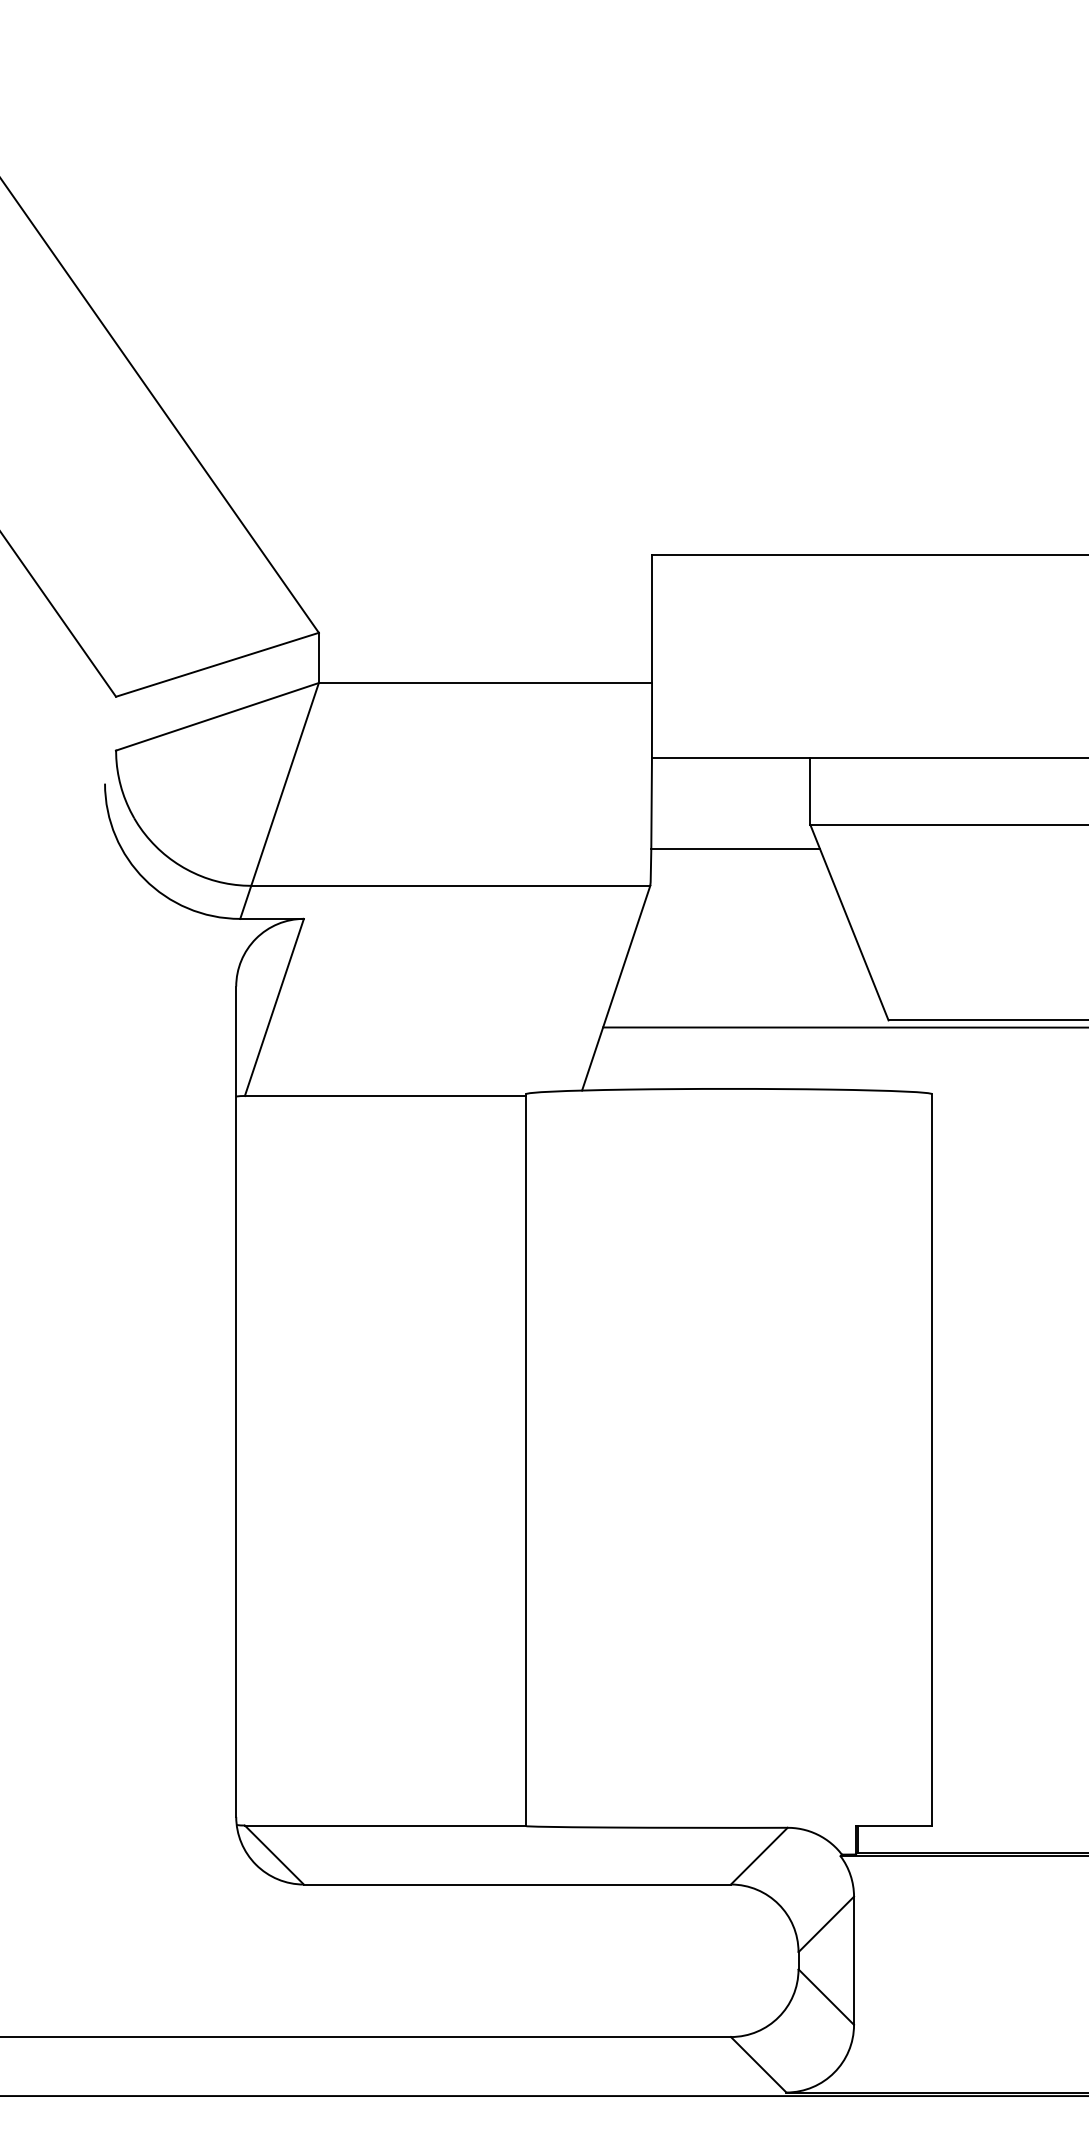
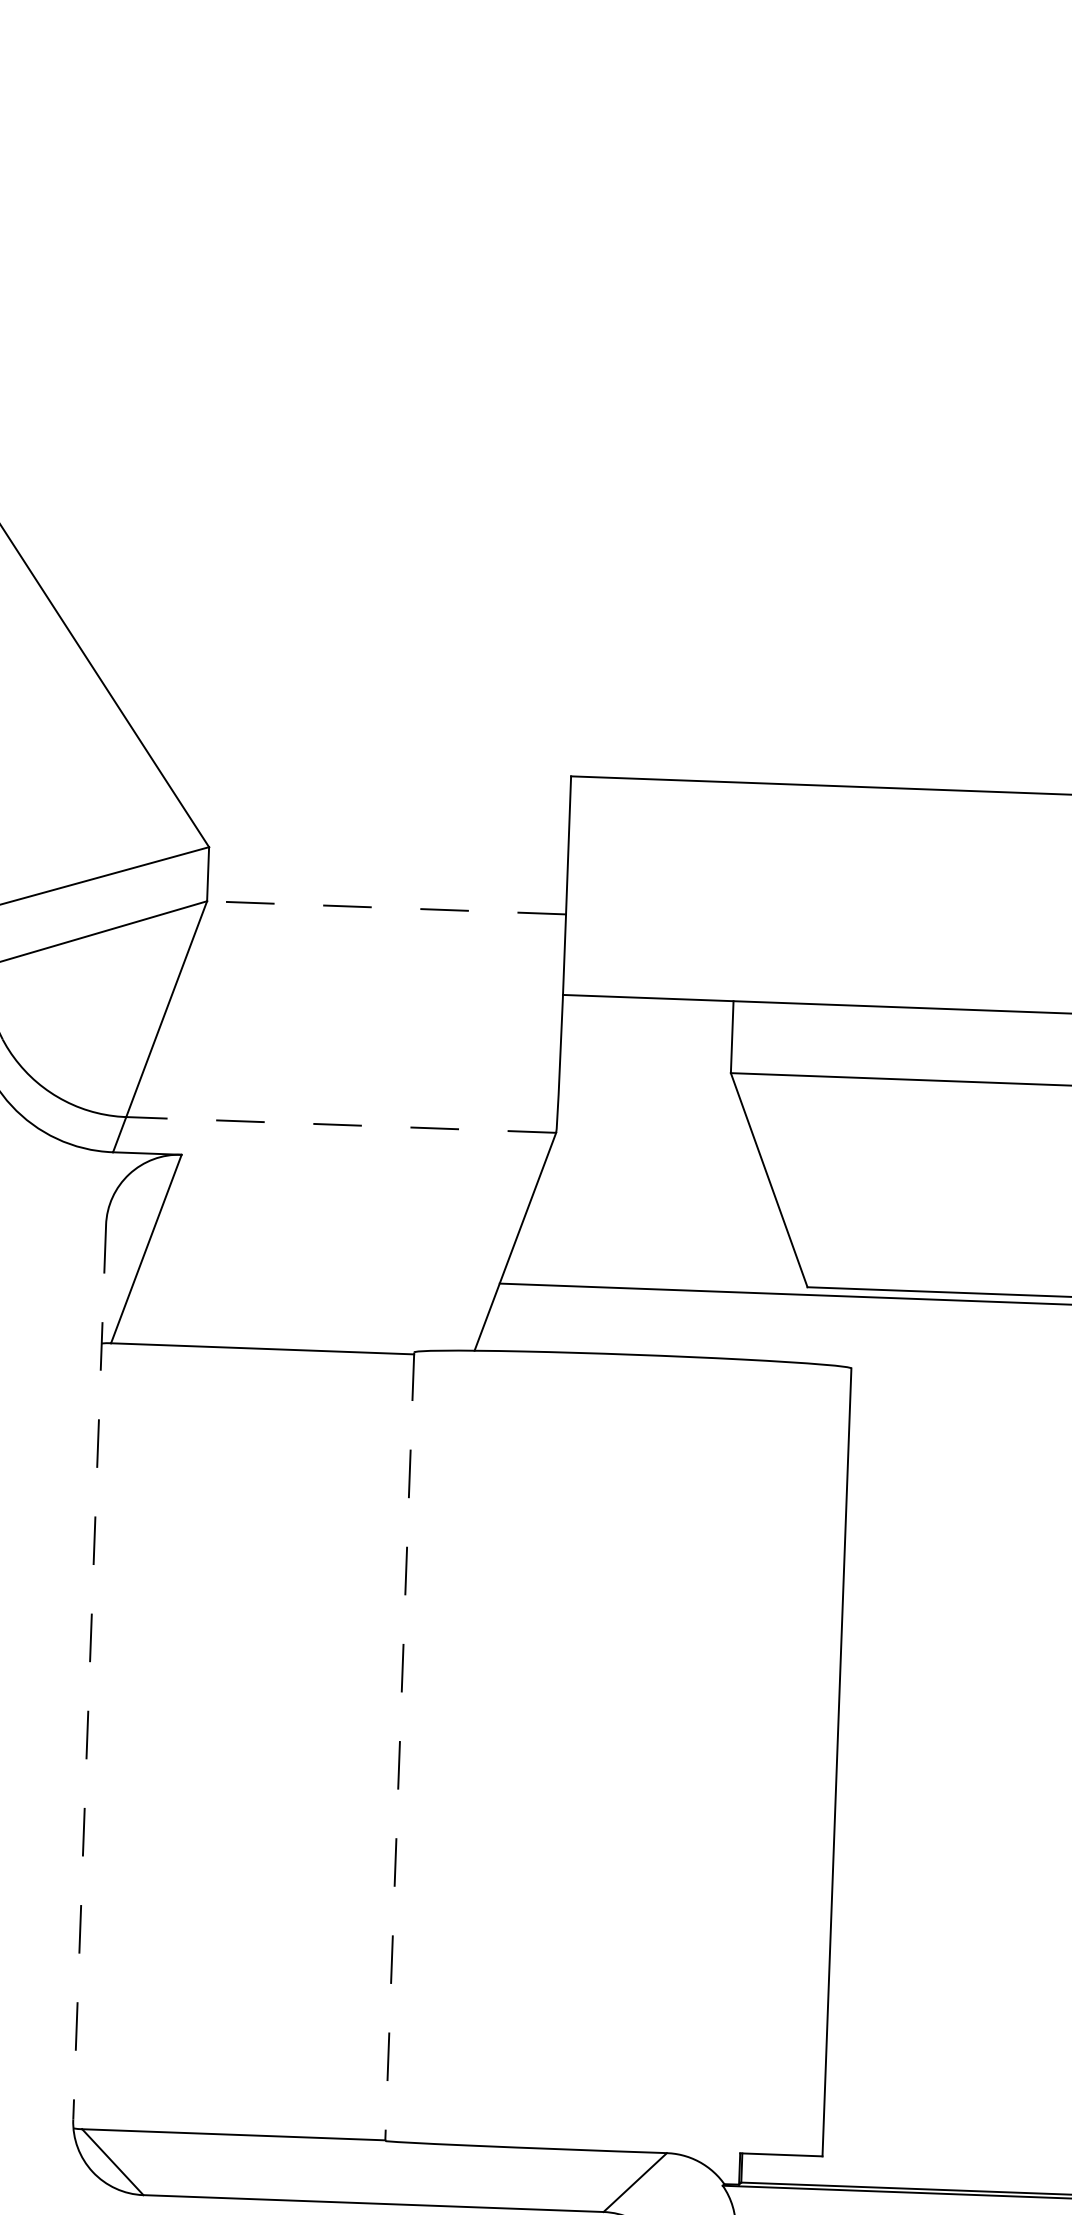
line: (485, 683) -> (386, 908), solid -> dashed
line: (735, 849) -> (649, 1097), removed
line: (450, 885) -> (340, 1124), solid -> dashed
line: (236, 1402) -> (89, 1673), solid -> dashed
line: (526, 1460) -> (400, 1747), solid -> dashed

